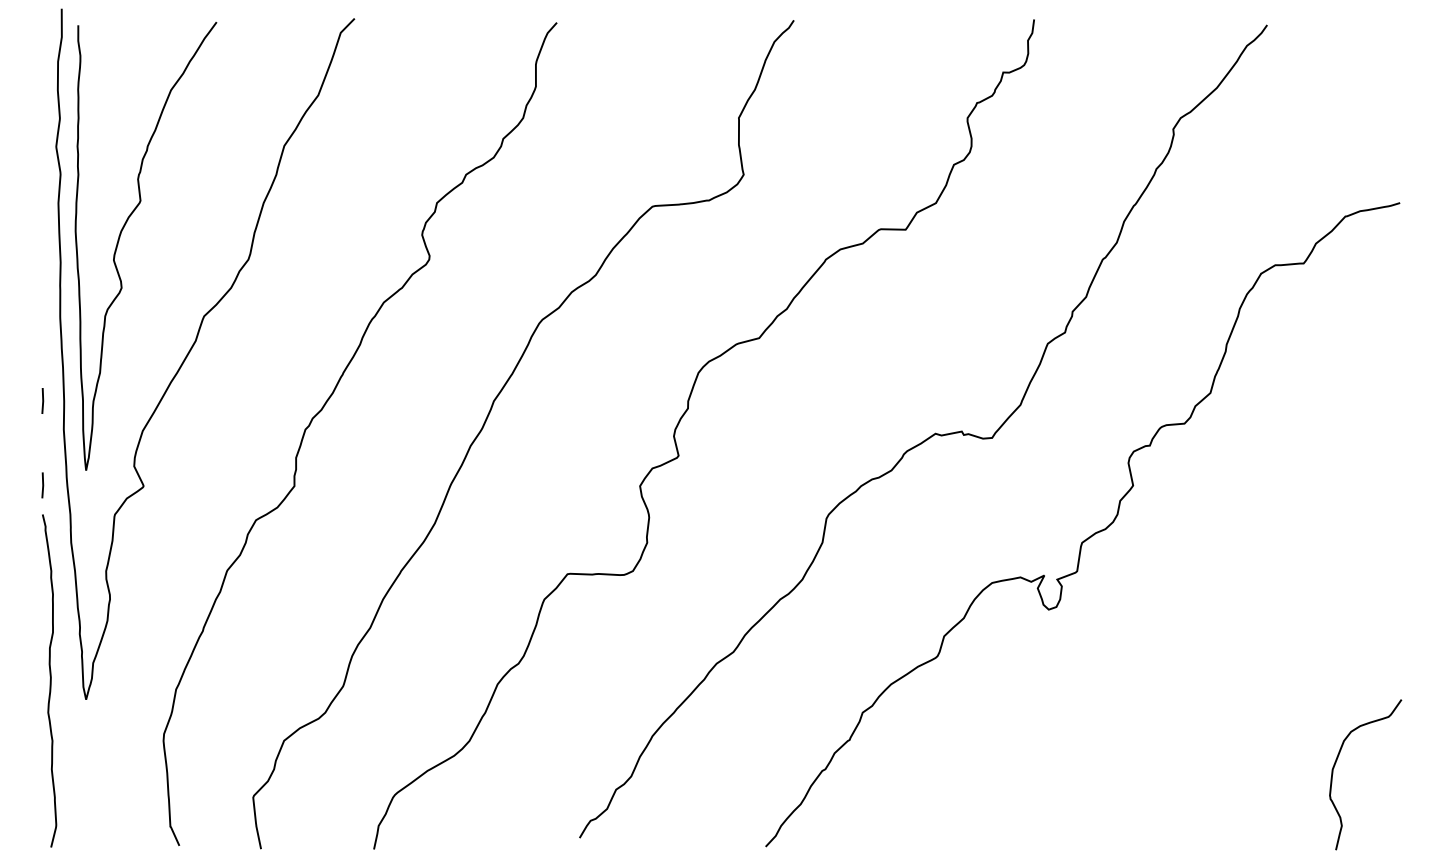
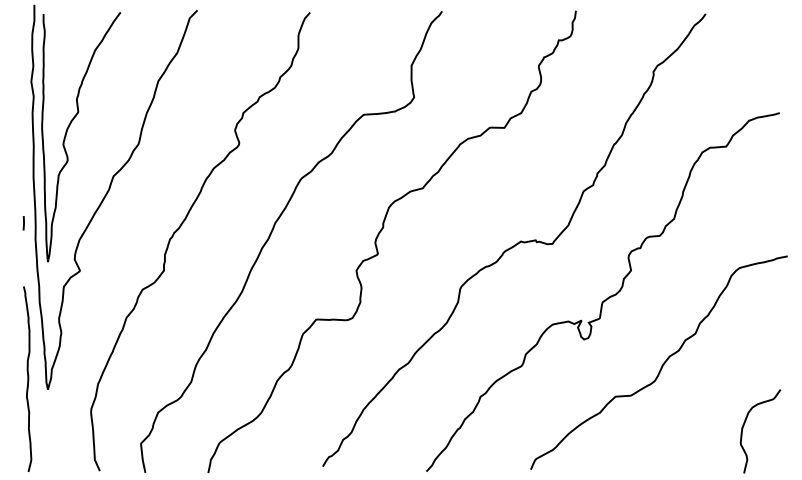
line: (42, 485) -> (23, 270), removed
curve: (1187, 656) -> (661, 365), added

